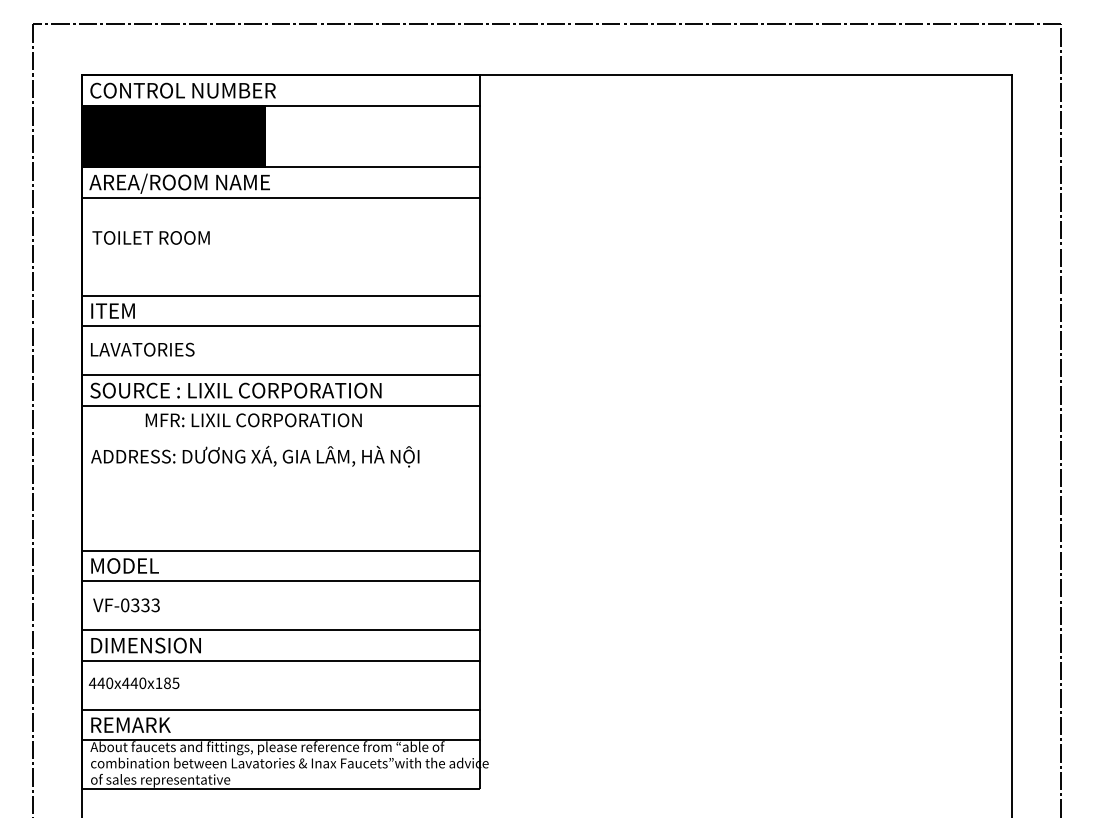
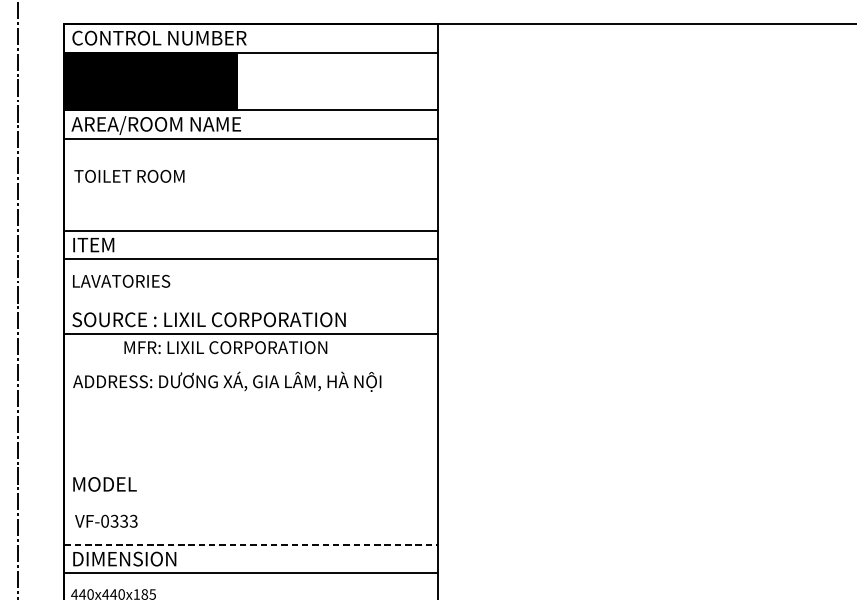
line: (280, 375) -> (250, 305), removed
line: (280, 550) -> (250, 469), removed
line: (280, 581) -> (250, 498), removed
line: (280, 630) -> (250, 544), solid -> dashed

